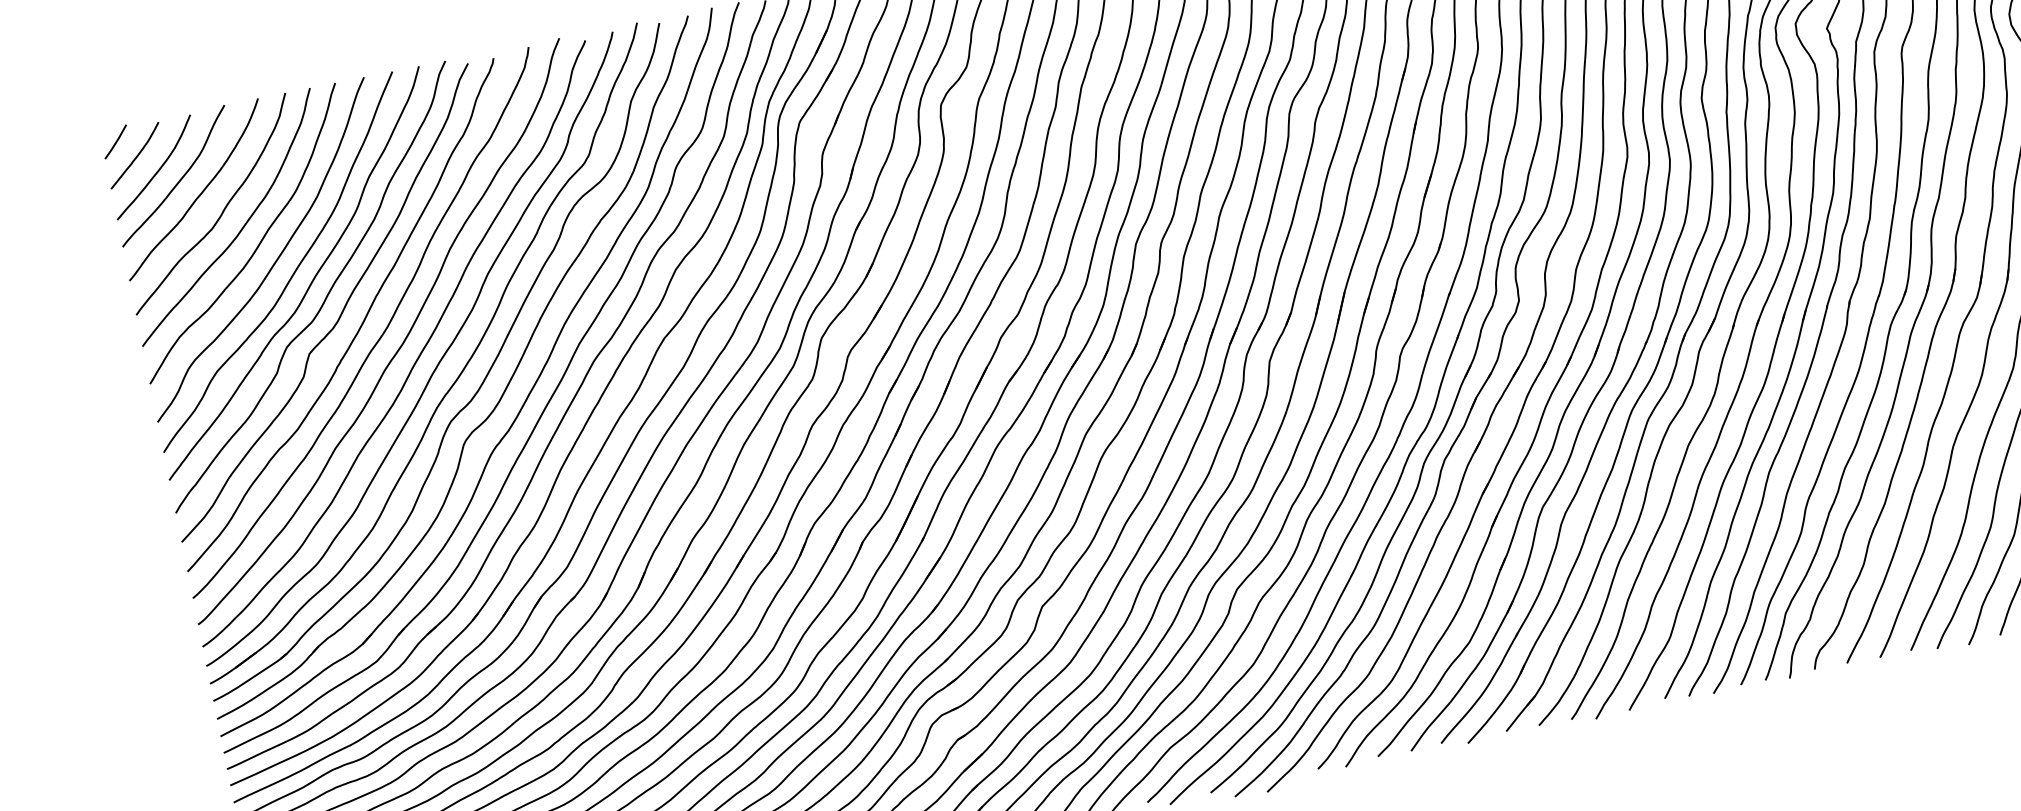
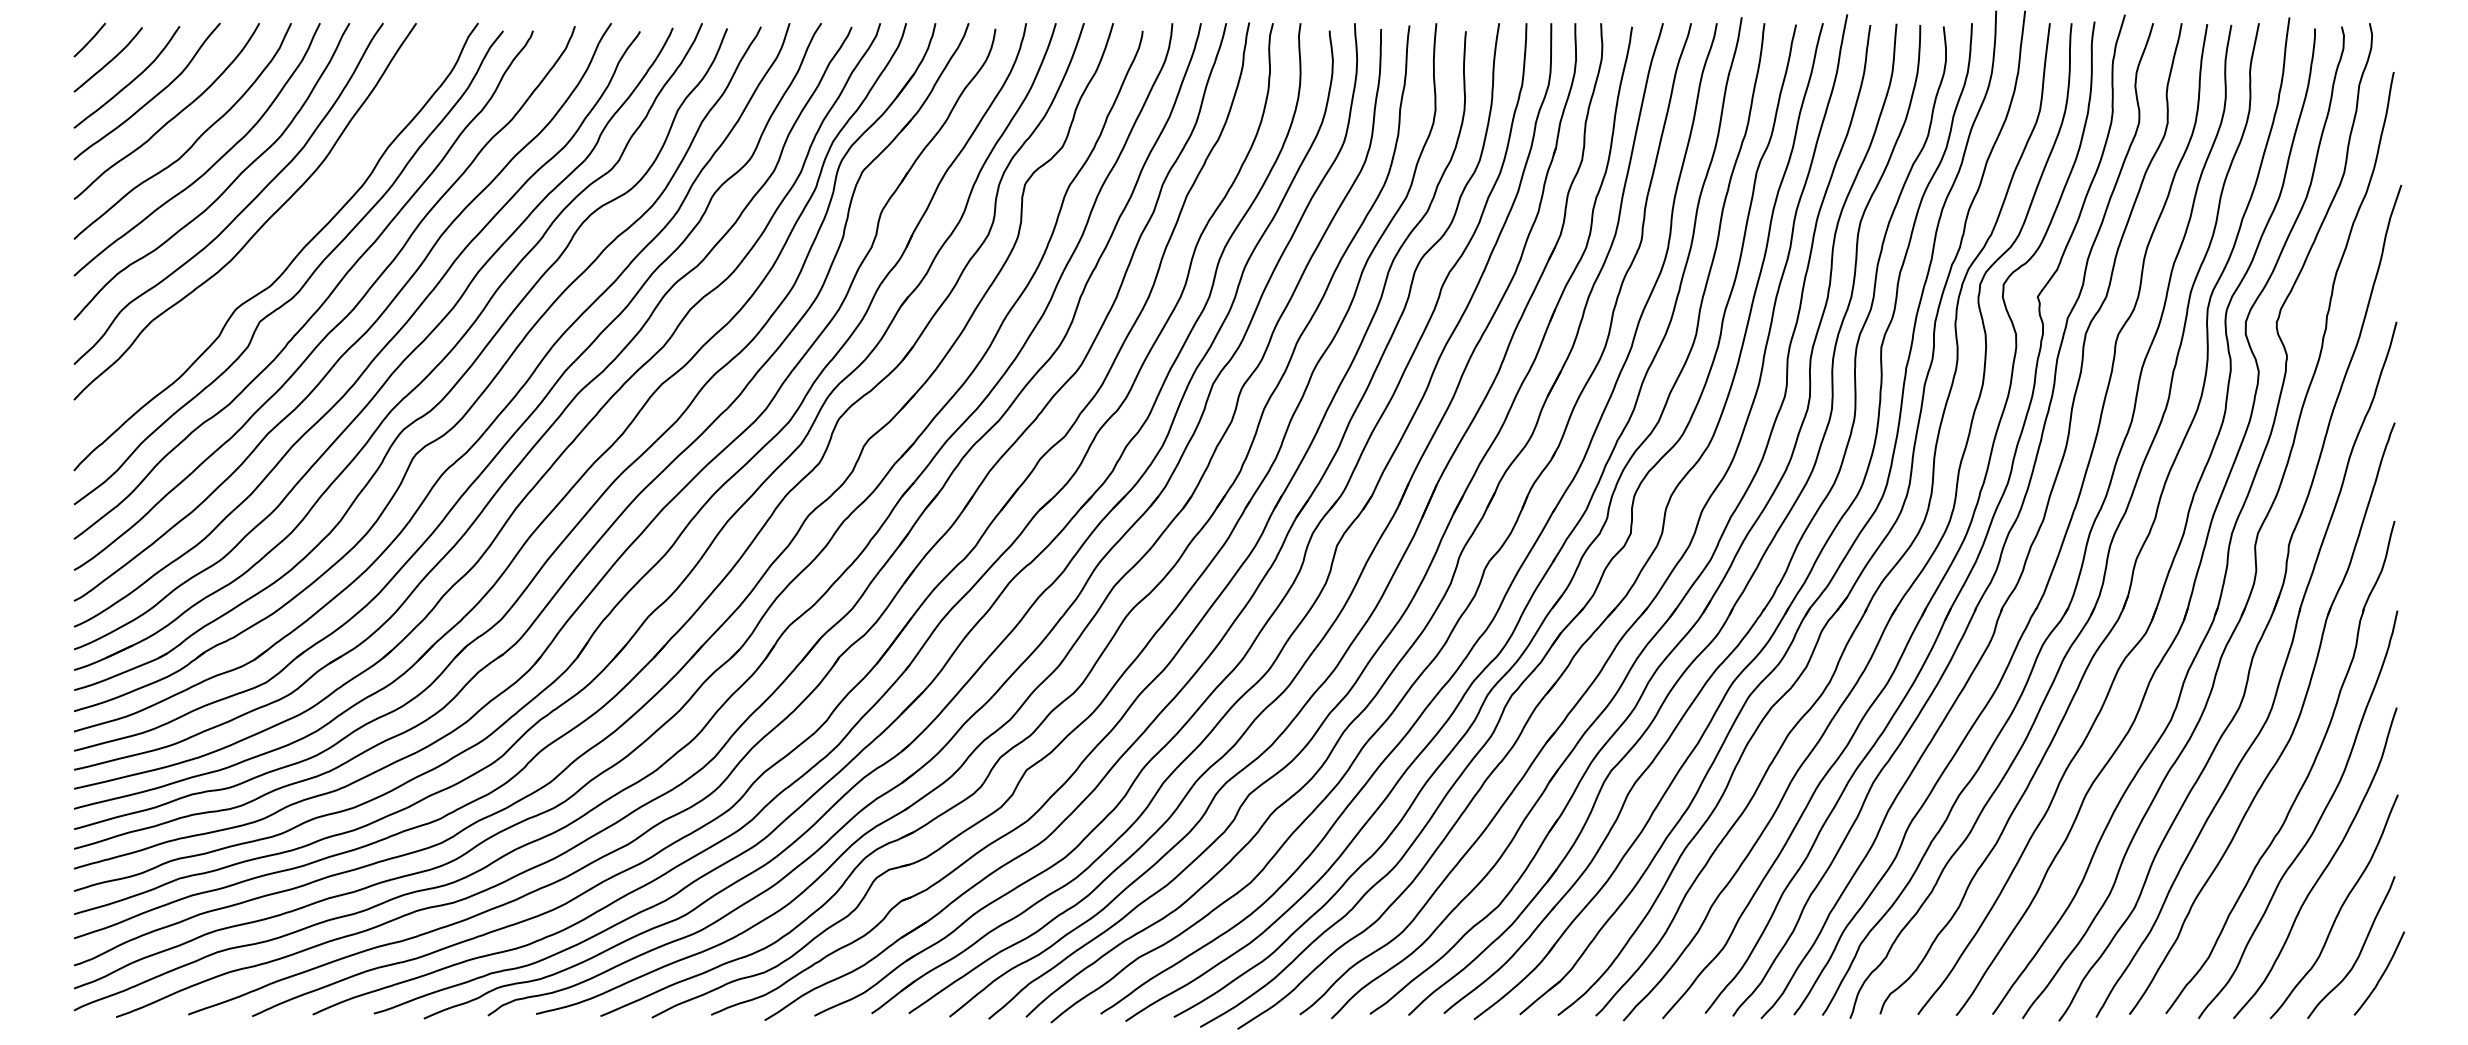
curve: (310, 282) -> (277, 241), removed

